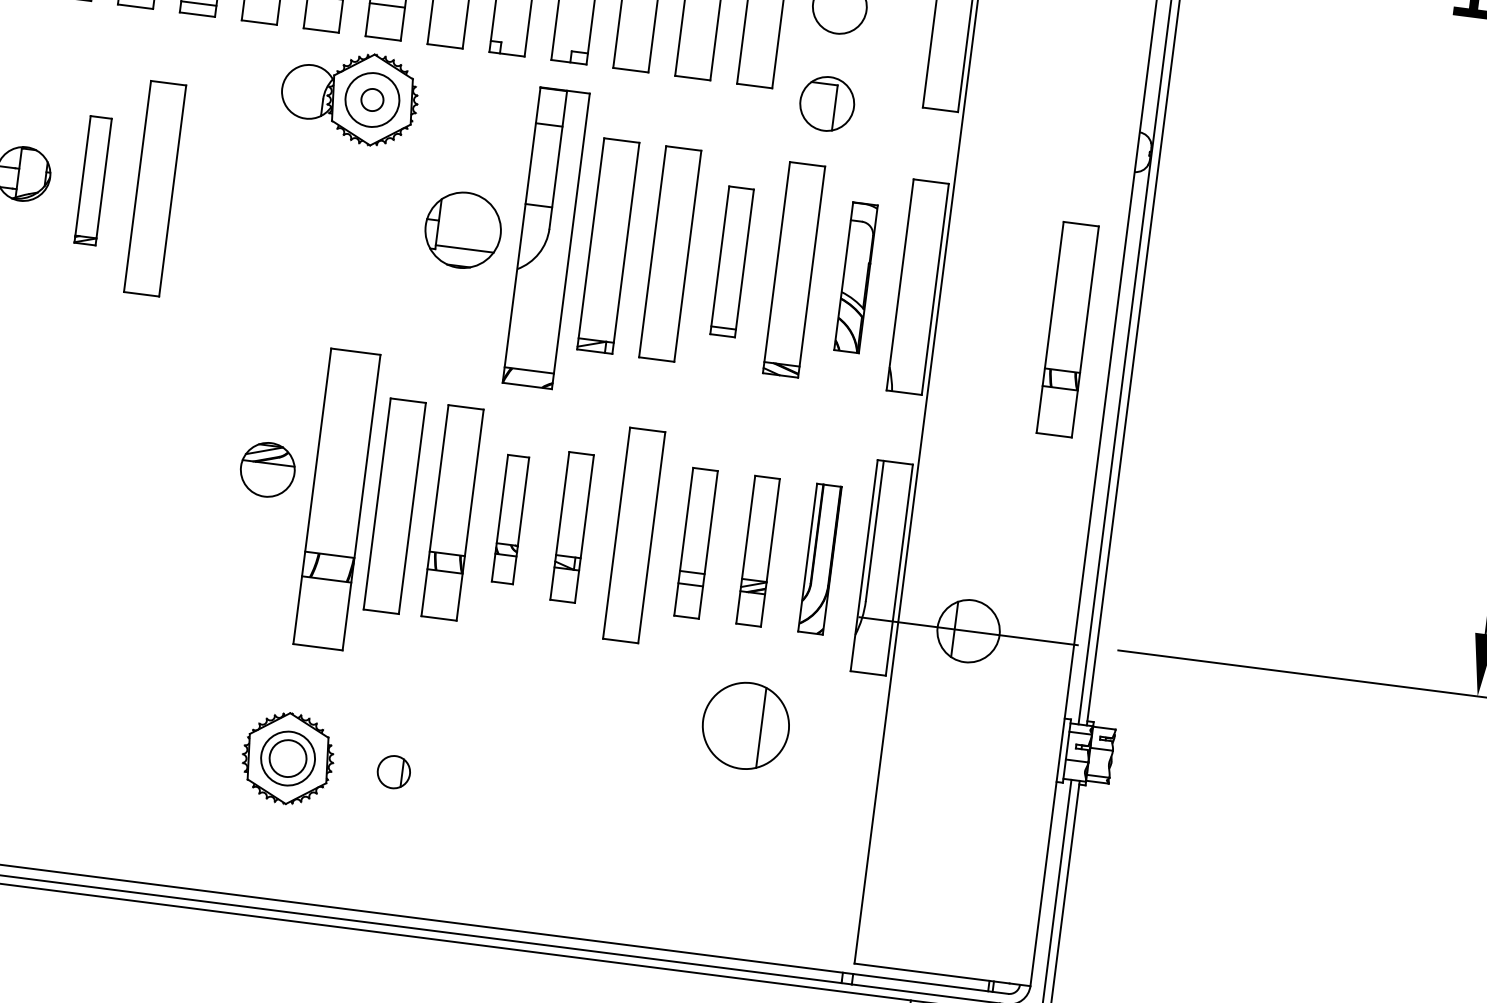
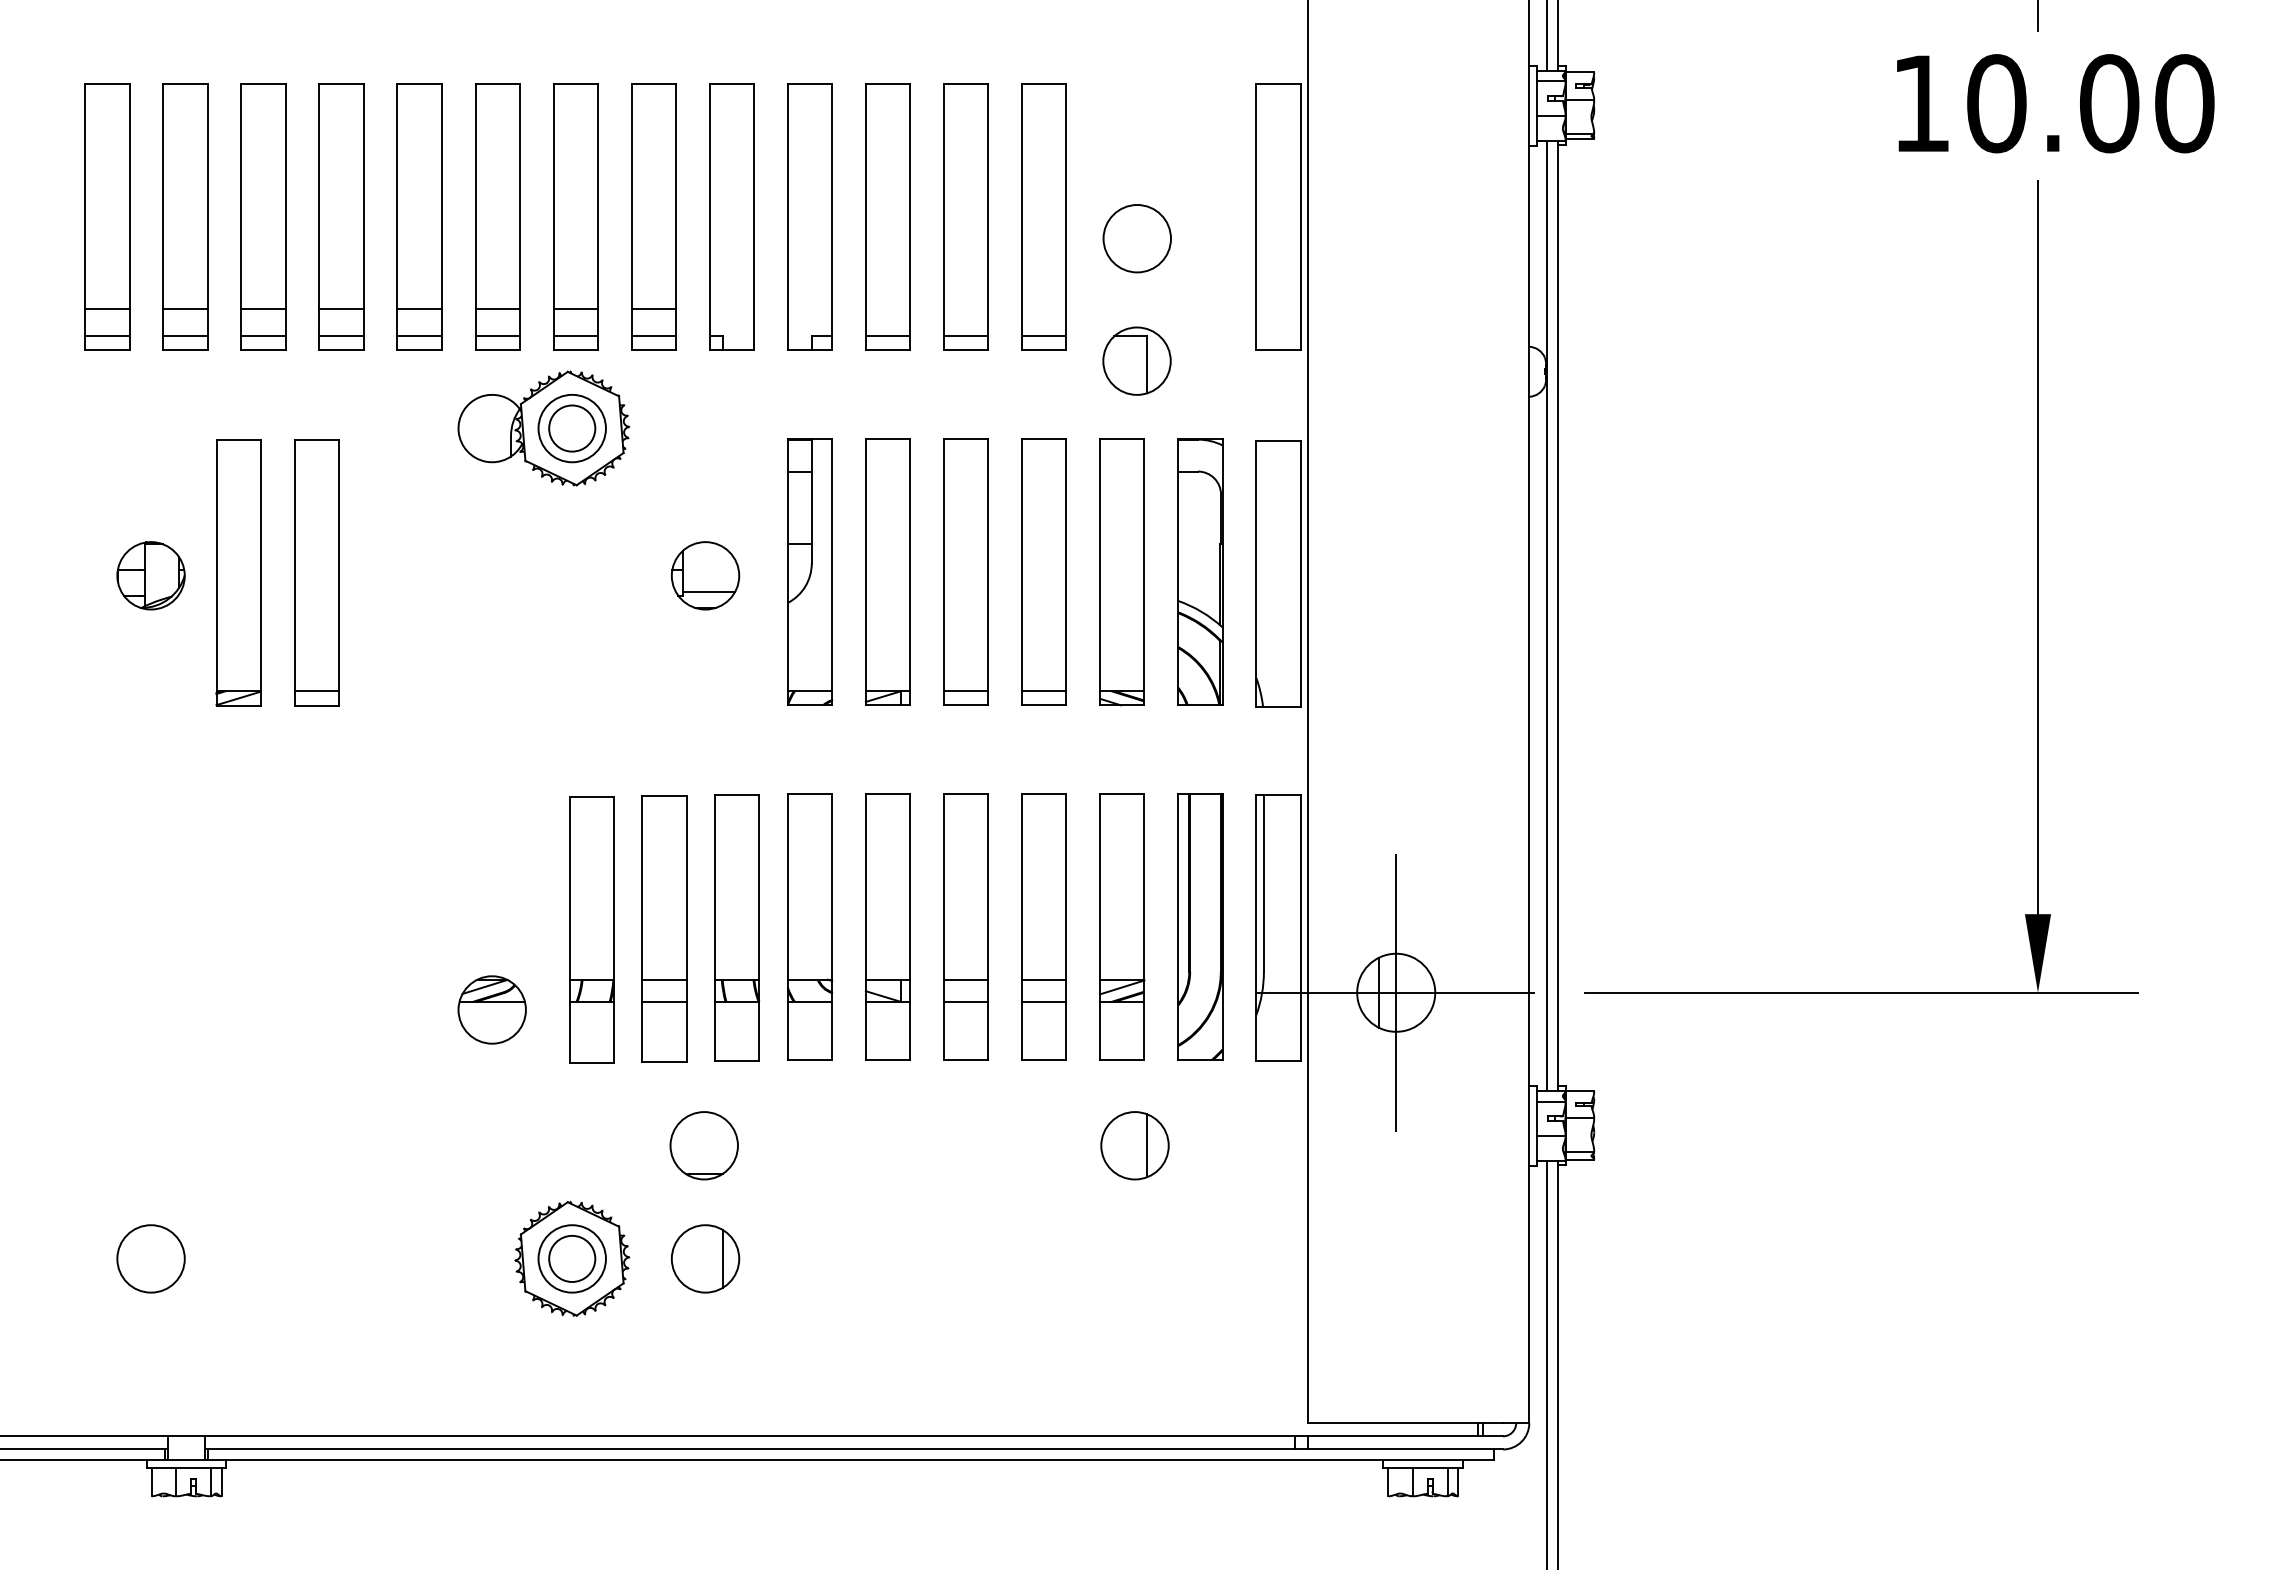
line: (260, 11) -> (419, 336), added
line: (449, 13) -> (653, 308), added
line: (322, 19) -> (497, 336), added
line: (384, 27) -> (575, 336), added
line: (446, 35) -> (653, 336), added
line: (631, 59) -> (887, 336), added
line: (693, 66) -> (965, 336), added
line: (756, 74) -> (1044, 336), added
circle: (372, 100) -> (572, 428), size x1.67
part: (93, 180) -> (238, 572), size x1.67
part: (463, 230) -> (705, 575), size x0.71
part: (546, 237) -> (810, 571), size x0.71
part: (731, 261) -> (1043, 571), size x1.43
part: (856, 277) -> (1200, 571), size x1.43
line: (142, 282) -> (316, 691), added
part: (1067, 329) -> (1470, 602), removed
line: (657, 348) -> (965, 691), added
part: (267, 469) -> (491, 1009), moved
part: (336, 499) -> (591, 929), size x0.71
part: (510, 519) -> (810, 926), size x1.67
part: (571, 526) -> (887, 926), size x1.43
part: (695, 542) -> (1043, 926), size x1.43
line: (389, 546) -> (664, 979), added
part: (758, 550) -> (1122, 926), size x1.43
part: (820, 558) -> (1200, 926), size x1.43
line: (387, 563) -> (664, 1001), added
line: (628, 576) -> (965, 979), added
line: (626, 594) -> (965, 1001), added
line: (968, 631) -> (1396, 992), added
part: (403, 681) -> (703, 1145), added
part: (745, 725) -> (1134, 1145), size x0.62
part: (393, 771) -> (705, 1258), size x1.67

